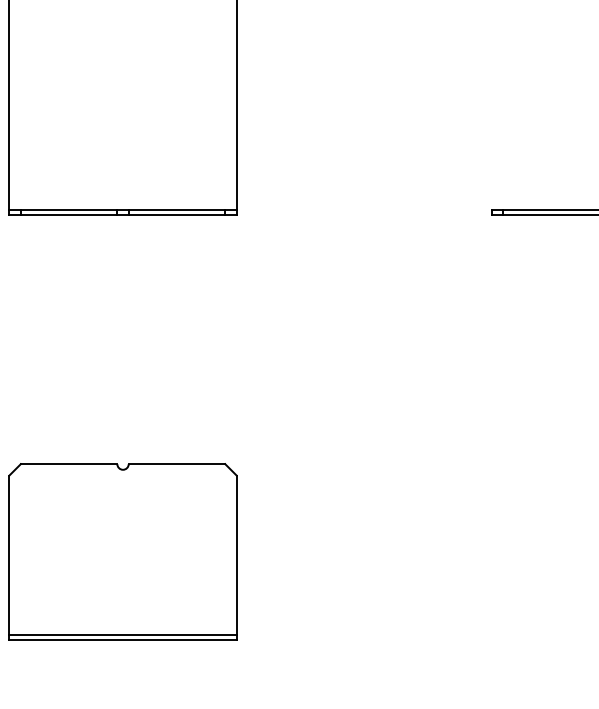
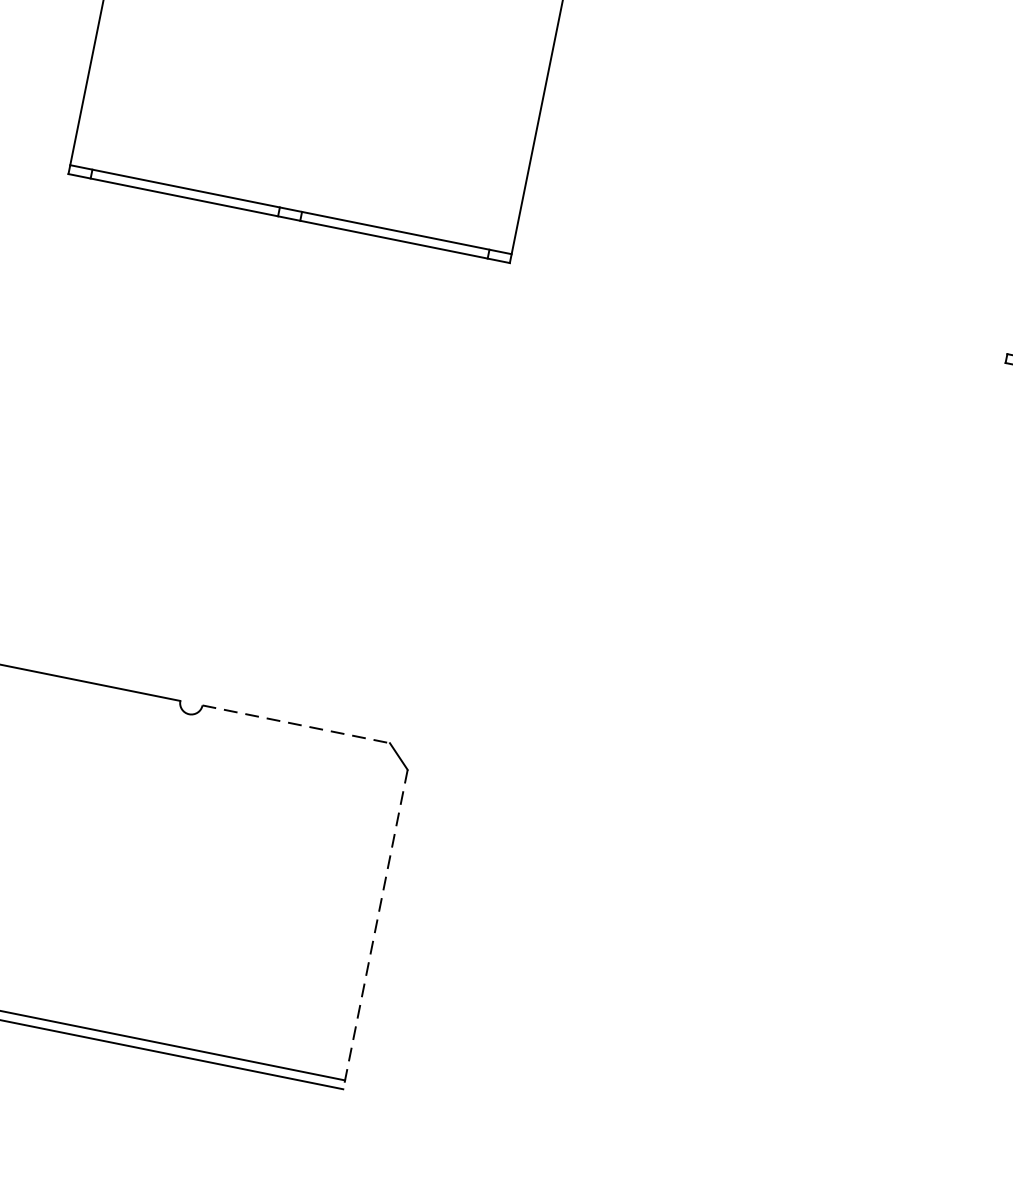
line: (177, 464) -> (297, 725), solid -> dashed
line: (236, 558) -> (374, 931), solid -> dashed

